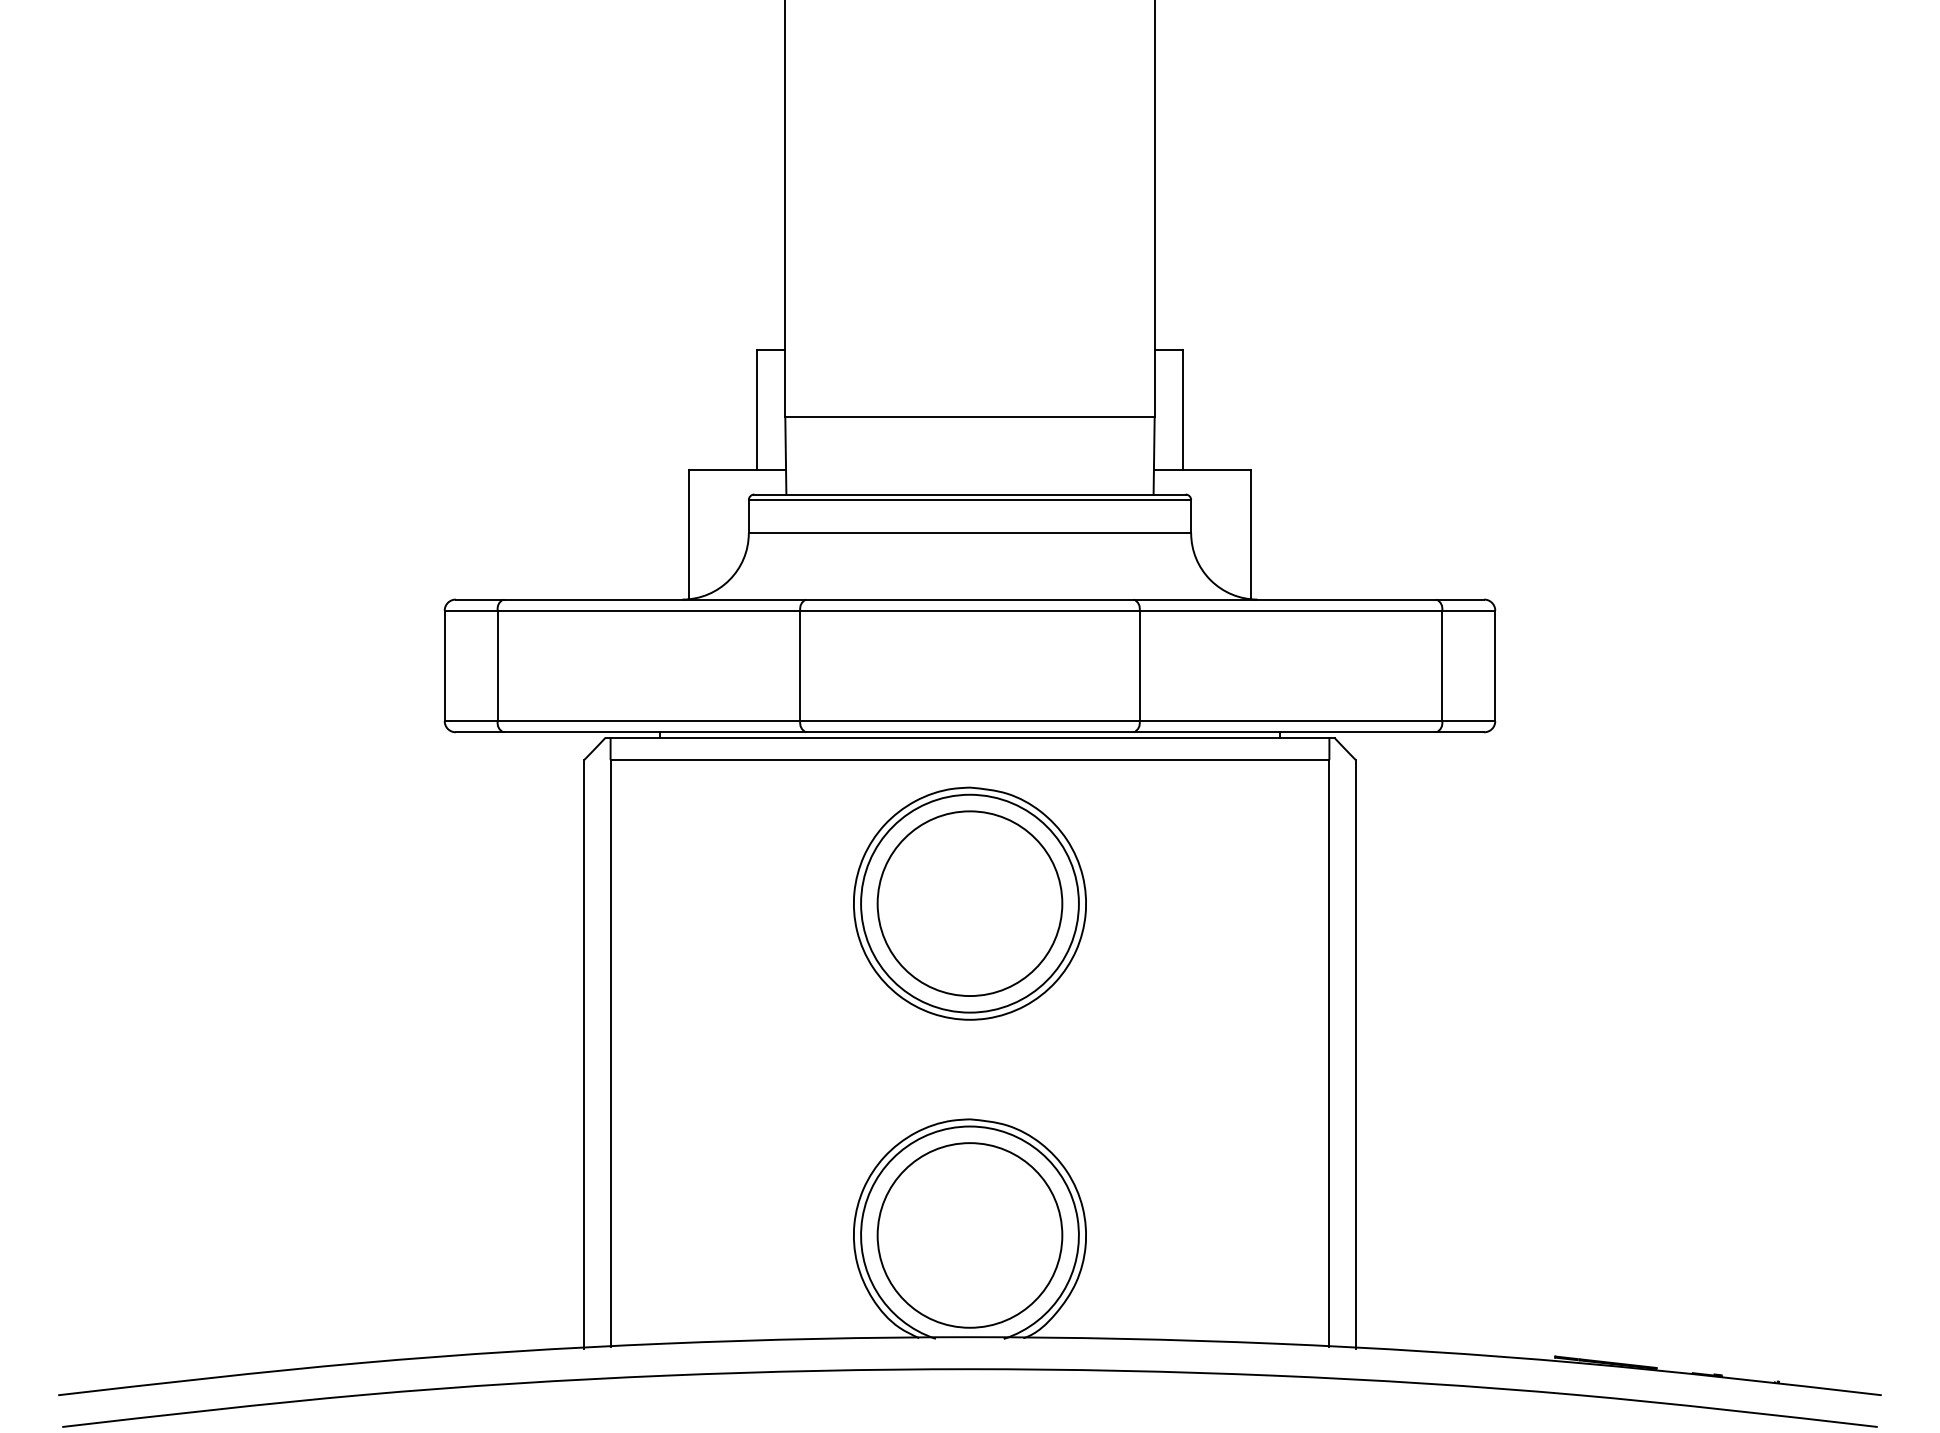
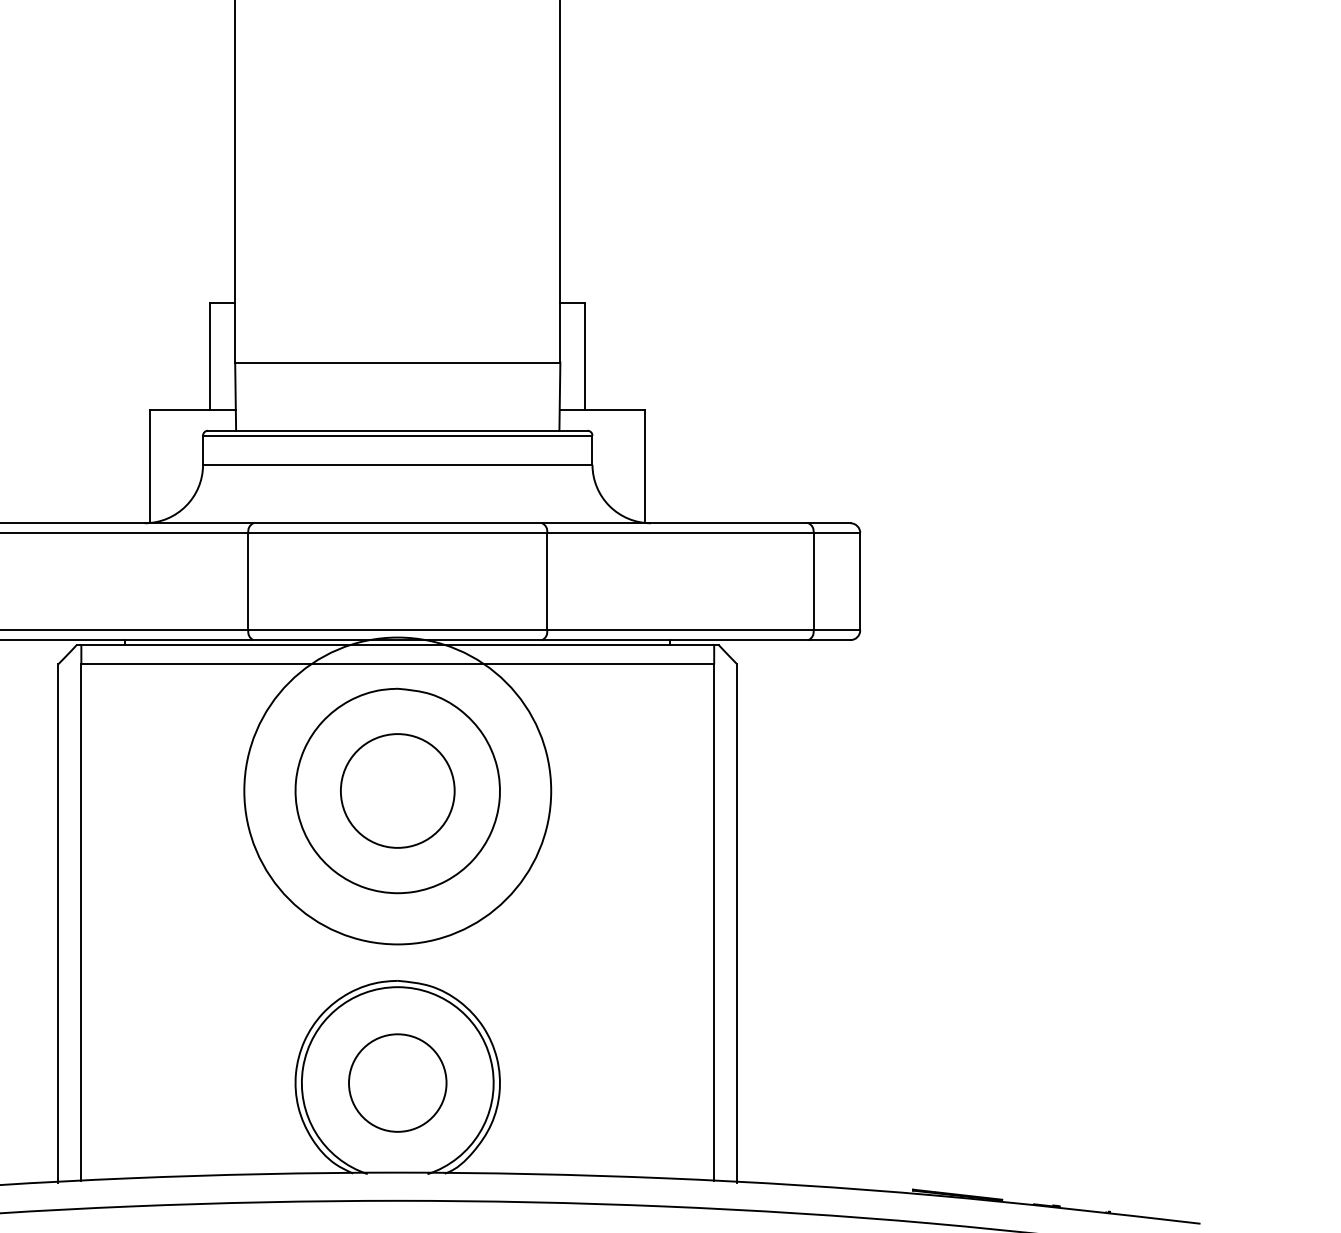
circle: (969, 903) -> (397, 790), size x0.7
circle: (969, 903) -> (397, 790), size x1.6
circle: (969, 1235) -> (397, 1083), size x0.6

